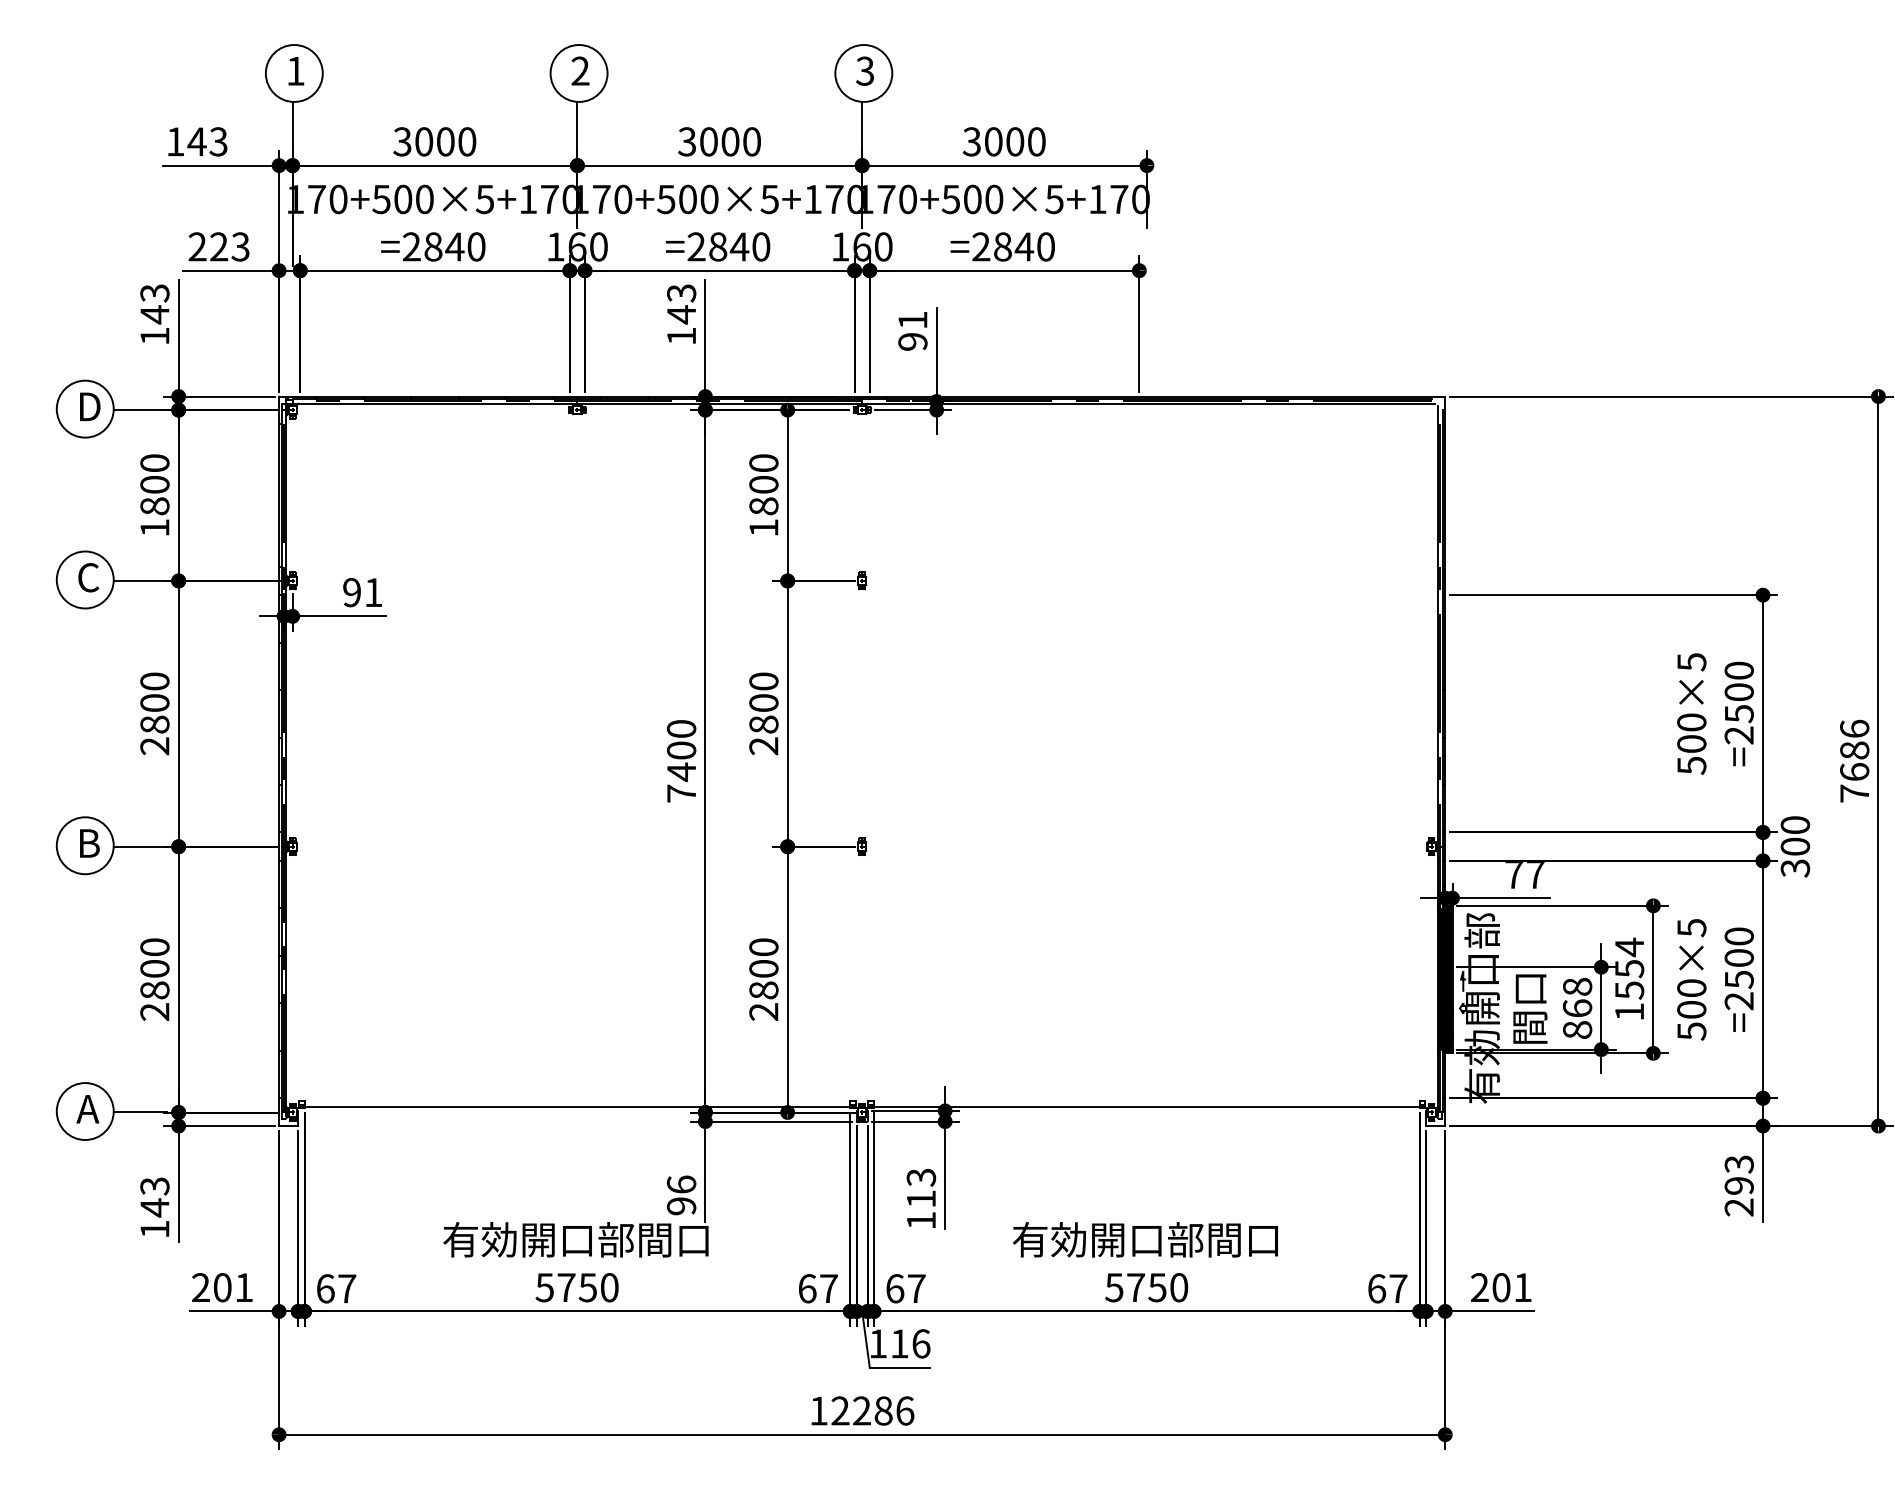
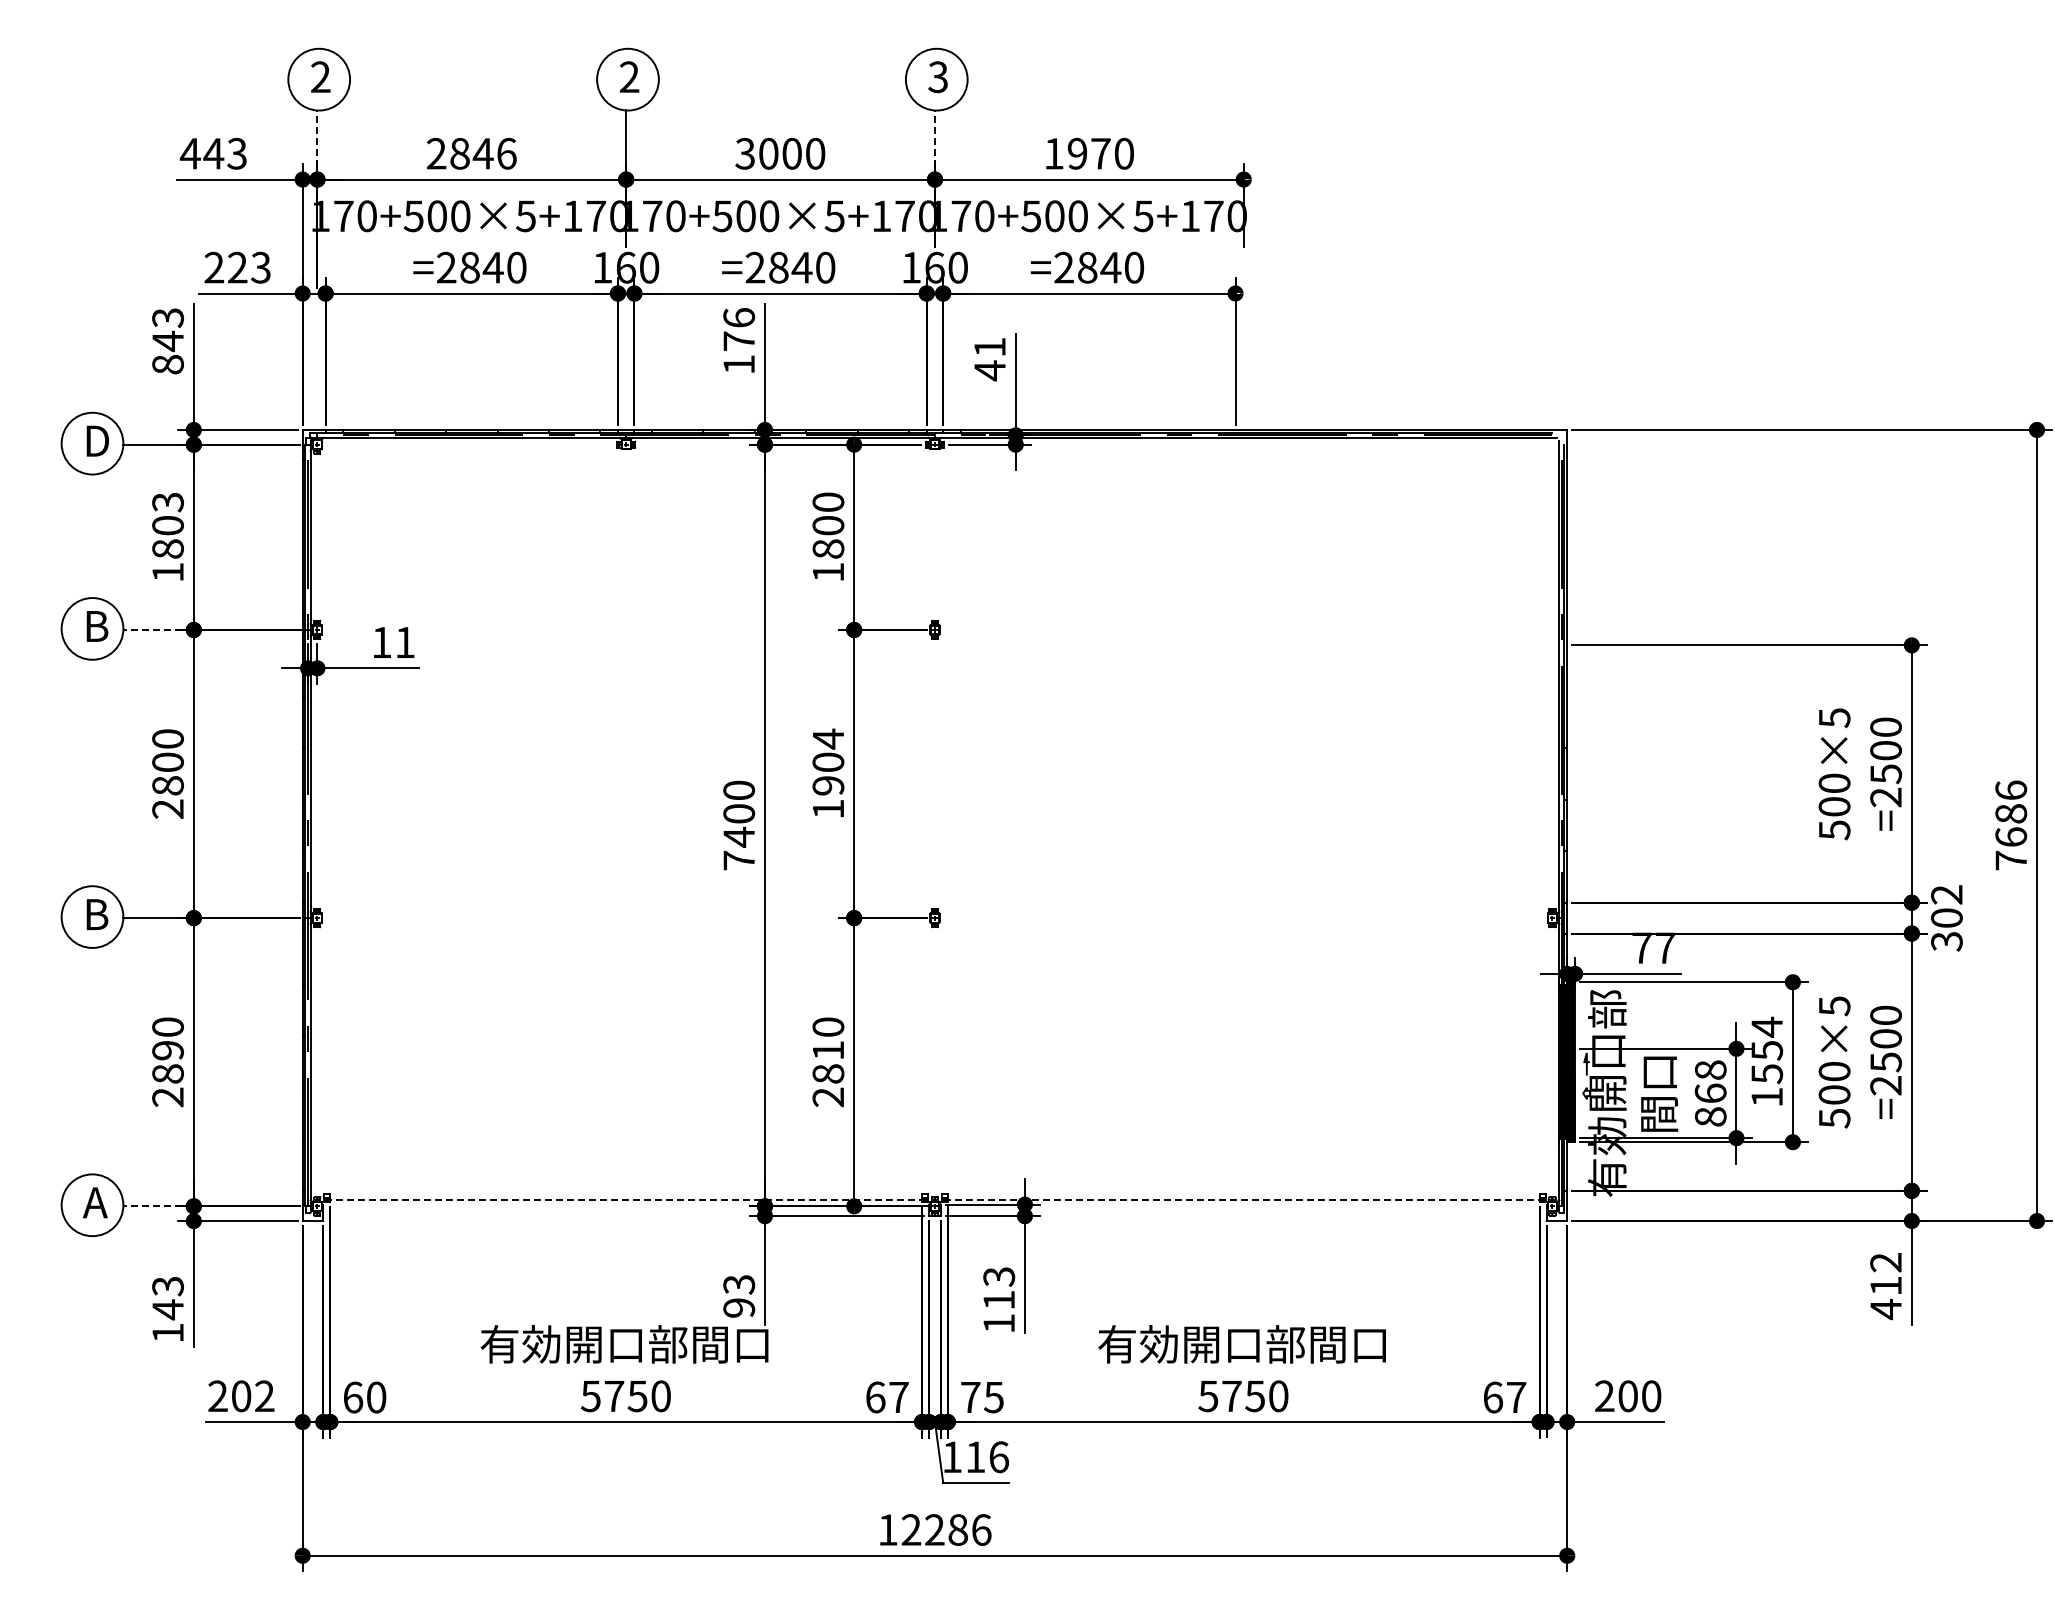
text: (295, 70) -> (320, 76), 1 -> 2
line: (292, 127) -> (317, 138), solid -> dashed
line: (861, 127) -> (934, 138), solid -> dashed
text: (174, 141) -> (189, 153), 143 -> 443
text: (434, 141) -> (471, 153), 3000 -> 2846
text: (993, 141) -> (1077, 153), 3000 -> 1970
text: (681, 304) -> (739, 330), 143 -> 176
text: (154, 336) -> (167, 364), 143 -> 843
text: (912, 341) -> (989, 370), 91 -> 41
text: (154, 463) -> (167, 502), 1800 -> 1803
text: (88, 577) -> (96, 626), C -> B
line: (139, 580) -> (151, 629), solid -> dashed
text: (351, 592) -> (381, 642), 91 -> 11
text: (763, 713) -> (828, 773), 2800 -> 1904
text: (1795, 824) -> (1946, 894), 300 -> 302
text: (154, 968) -> (167, 1050), 2800 -> 2890
text: (763, 968) -> (828, 1050), 2800 -> 2810
line: (577, 1107) -> (626, 1200), solid -> dashed
line: (1146, 1107) -> (1243, 1200), solid -> dashed
line: (139, 1112) -> (151, 1206), solid -> dashed
text: (681, 1184) -> (739, 1284), 96 -> 93
text: (1738, 1186) -> (1885, 1286), 293 -> 412
text: (243, 1286) -> (264, 1395), 201 -> 202
text: (1522, 1287) -> (1651, 1396), 201 -> 200
text: (347, 1288) -> (376, 1397), 67 -> 60
text: (906, 1288) -> (982, 1397), 67 -> 75

